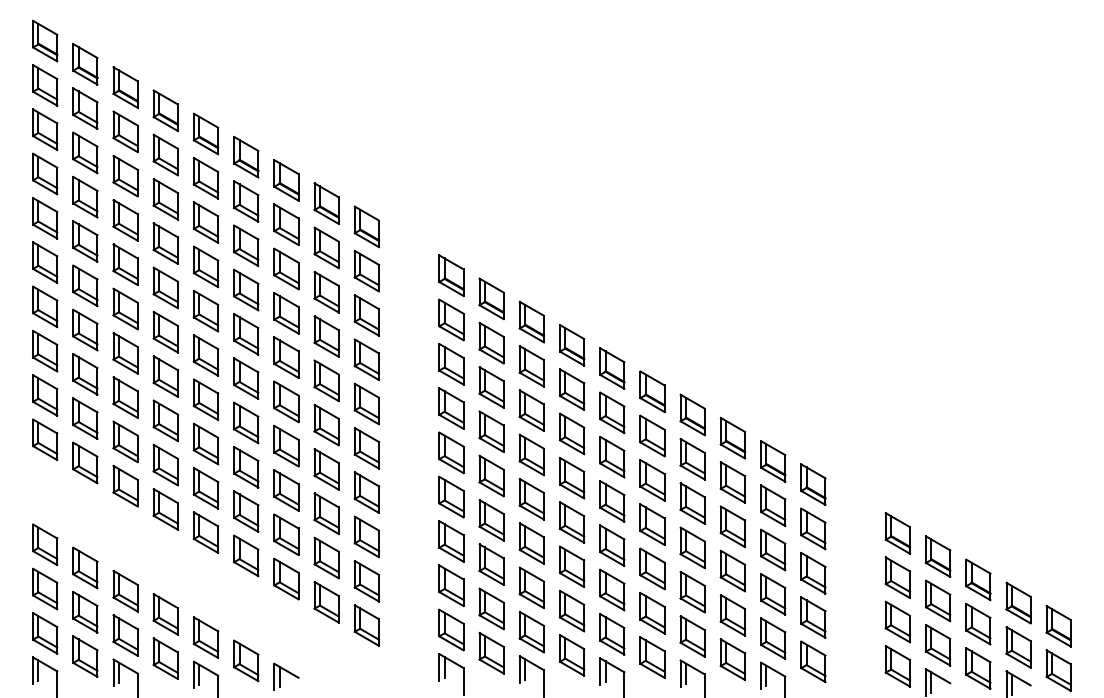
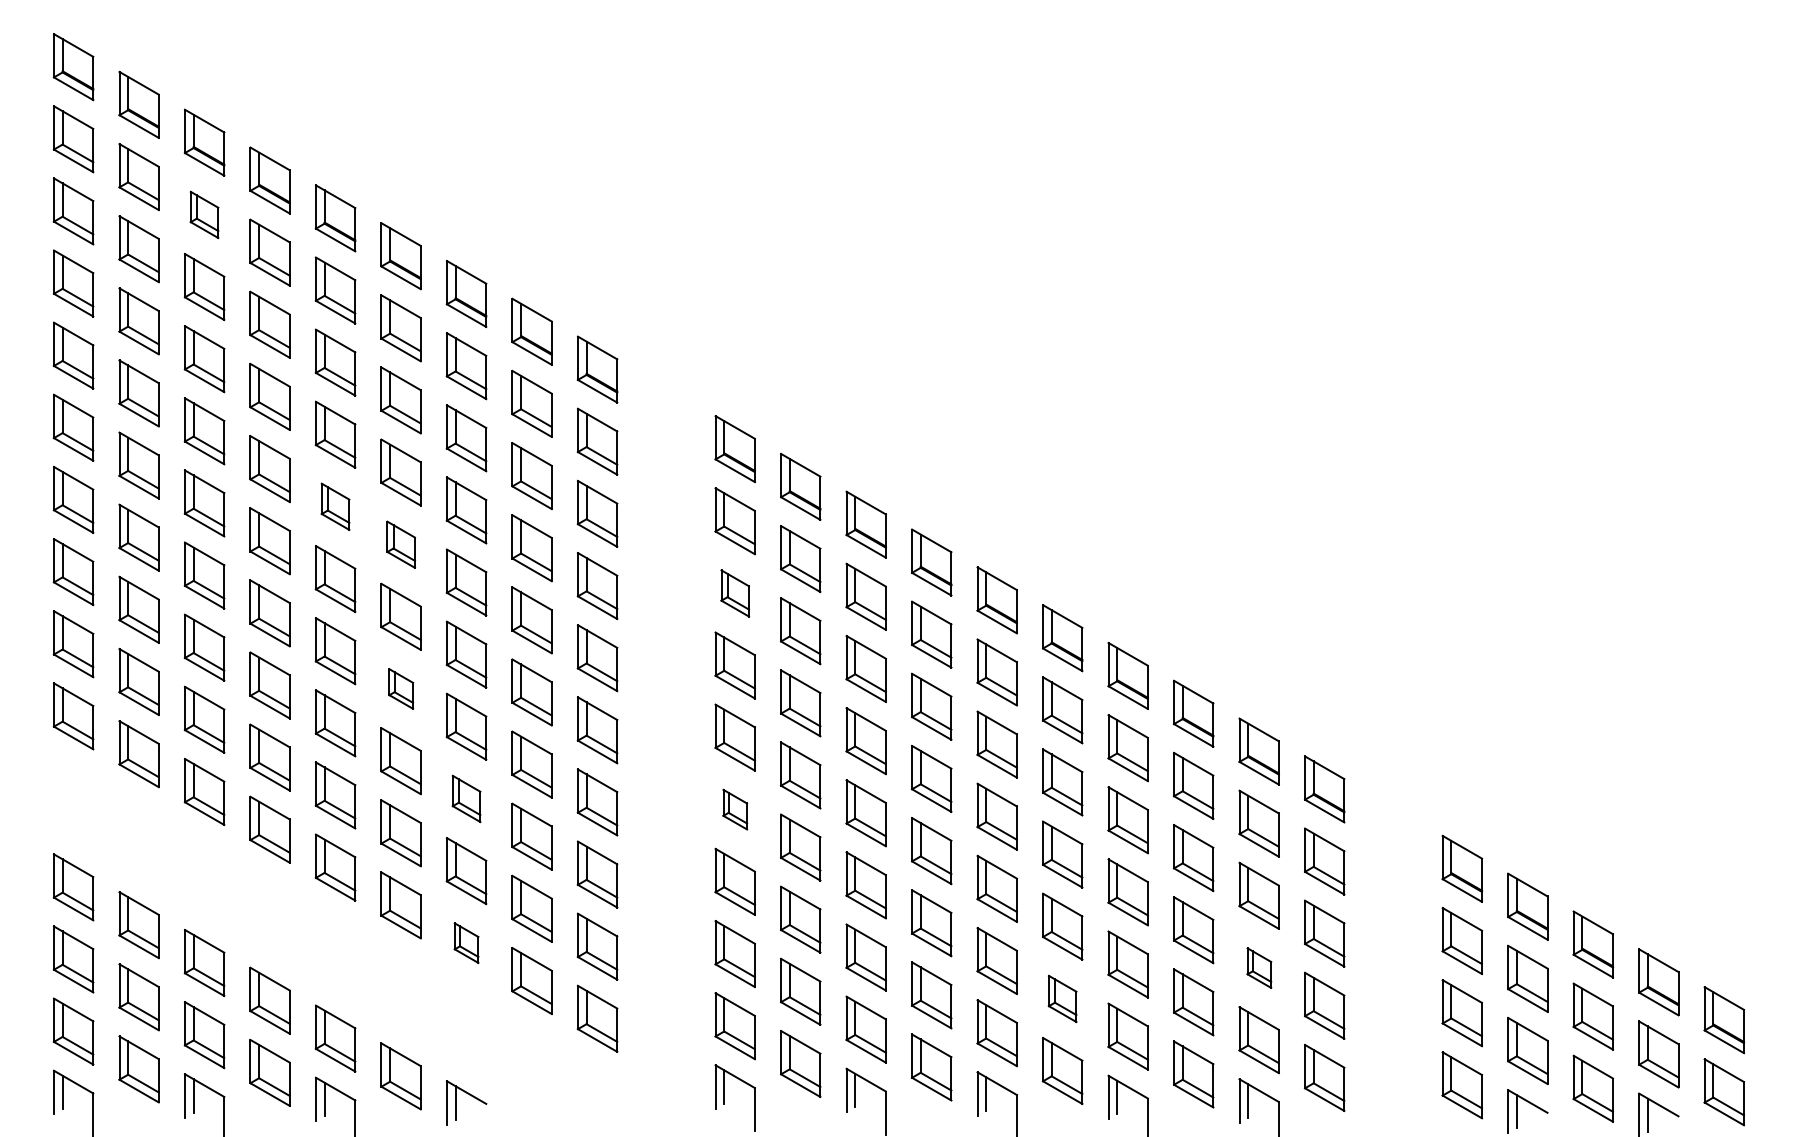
part: (125, 131) -> (204, 214), size x0.7
part: (205, 310) -> (334, 505), size x0.7
part: (246, 334) -> (401, 544), size x0.7
part: (451, 364) -> (735, 593), size x0.7
part: (246, 422) -> (401, 688), size x0.6
part: (286, 490) -> (466, 798), size x0.7
part: (451, 496) -> (735, 808), size x0.6
part: (286, 578) -> (466, 942), size x0.6
part: (773, 594) -> (1259, 968), size x0.6
part: (652, 613) -> (1062, 999), size x0.7

